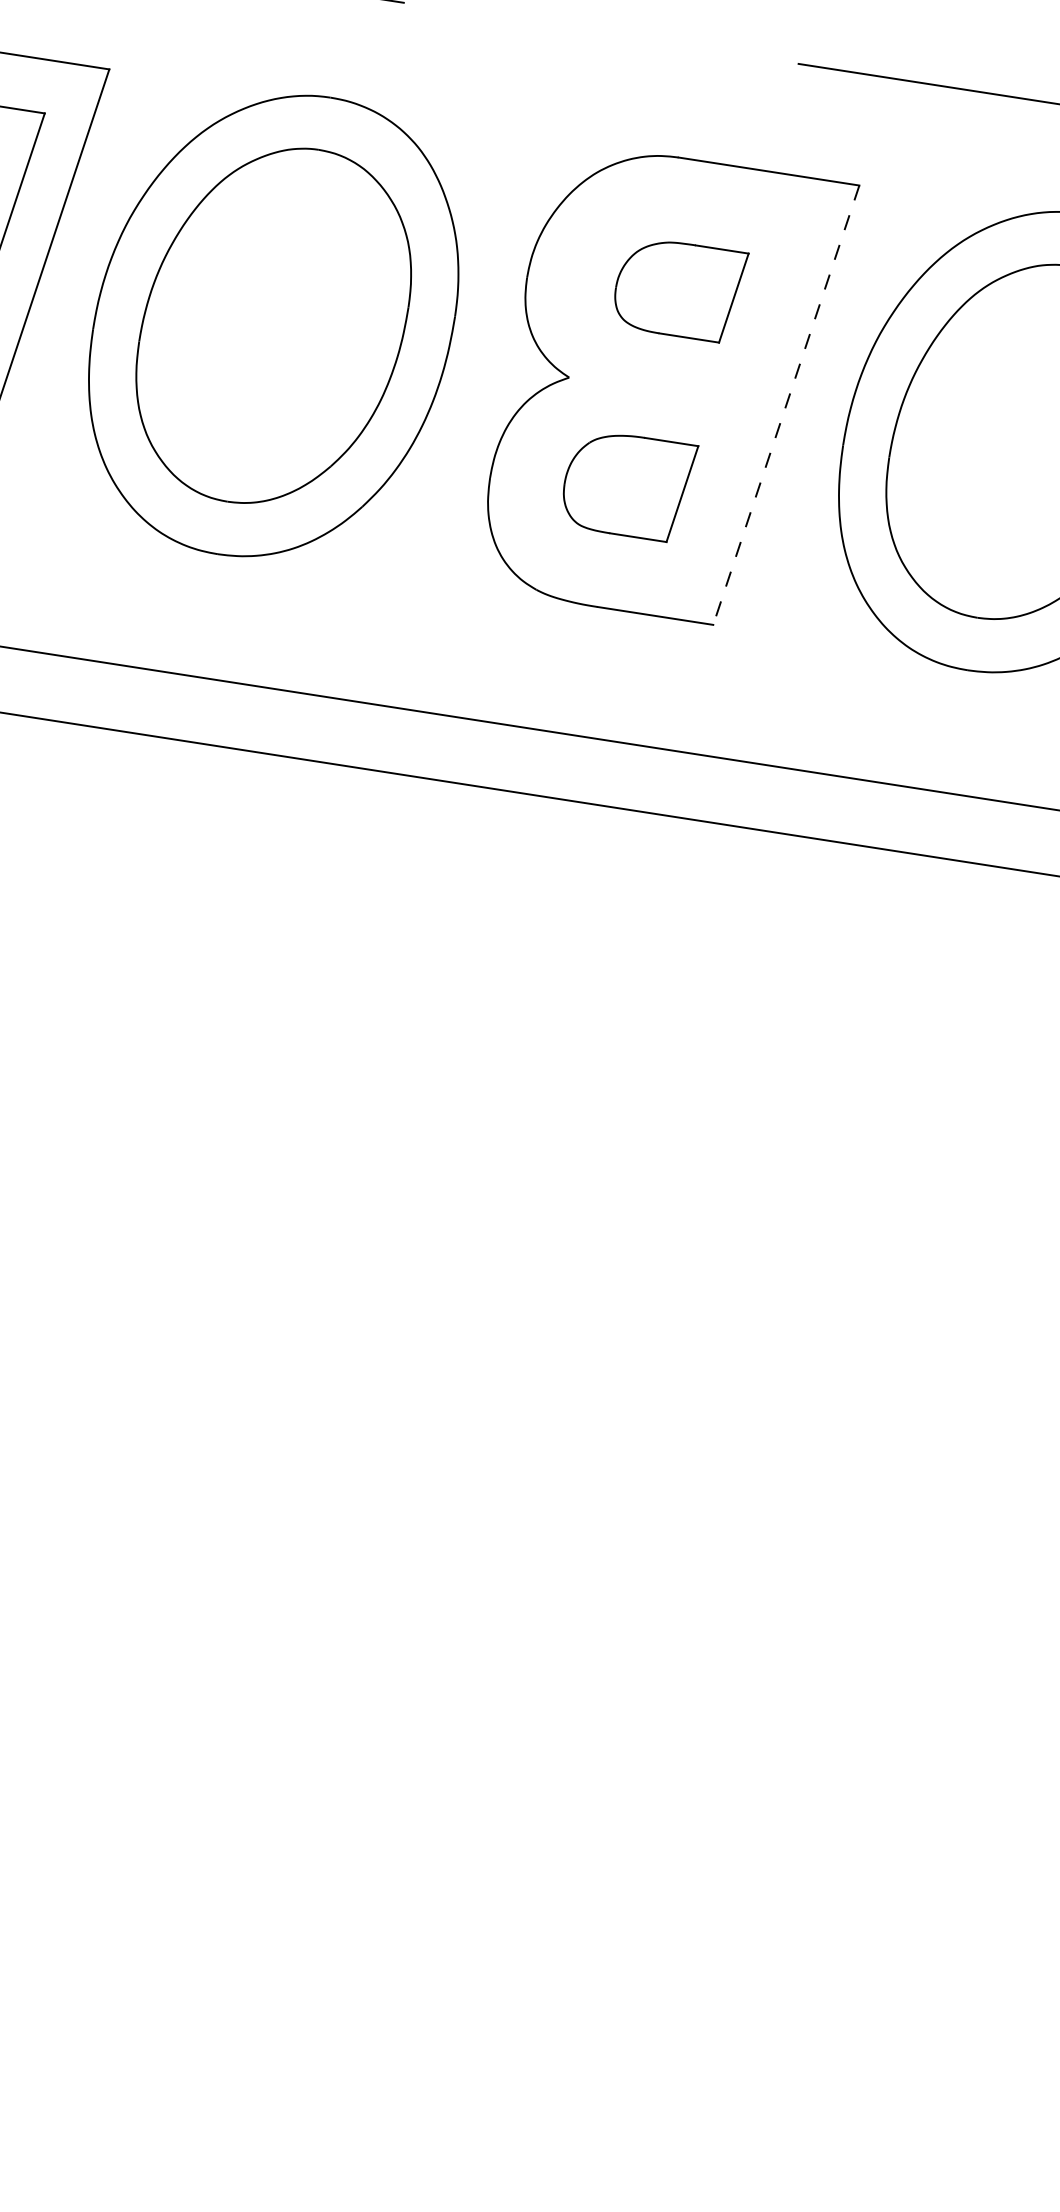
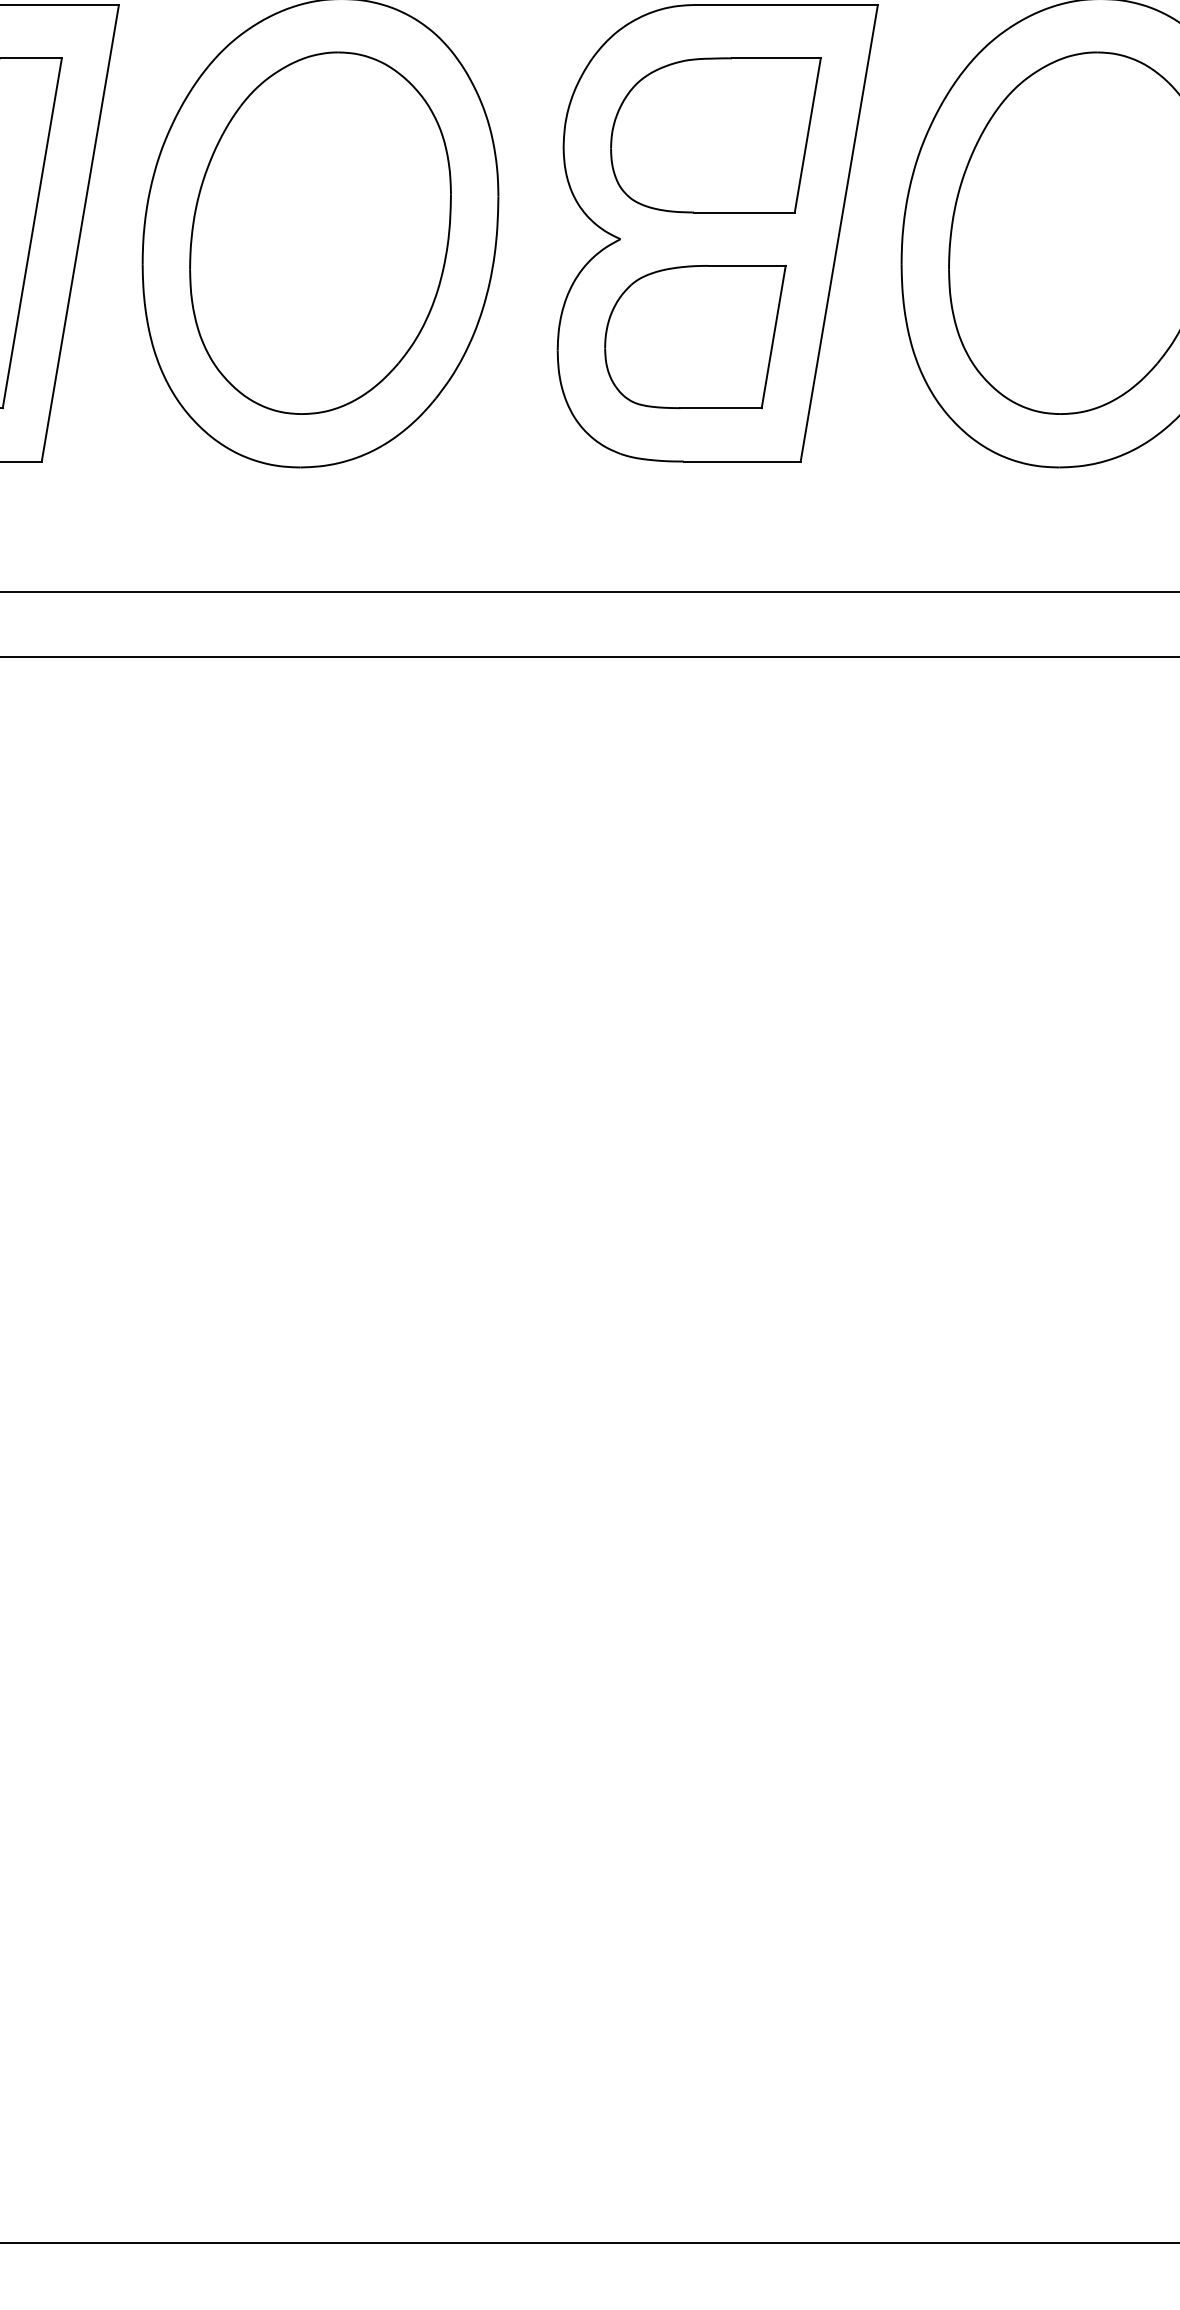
part: (678, 289) -> (715, 135), size x1.67
line: (786, 405) -> (839, 233), dashed -> solid
part: (628, 485) -> (695, 336), size x1.43

